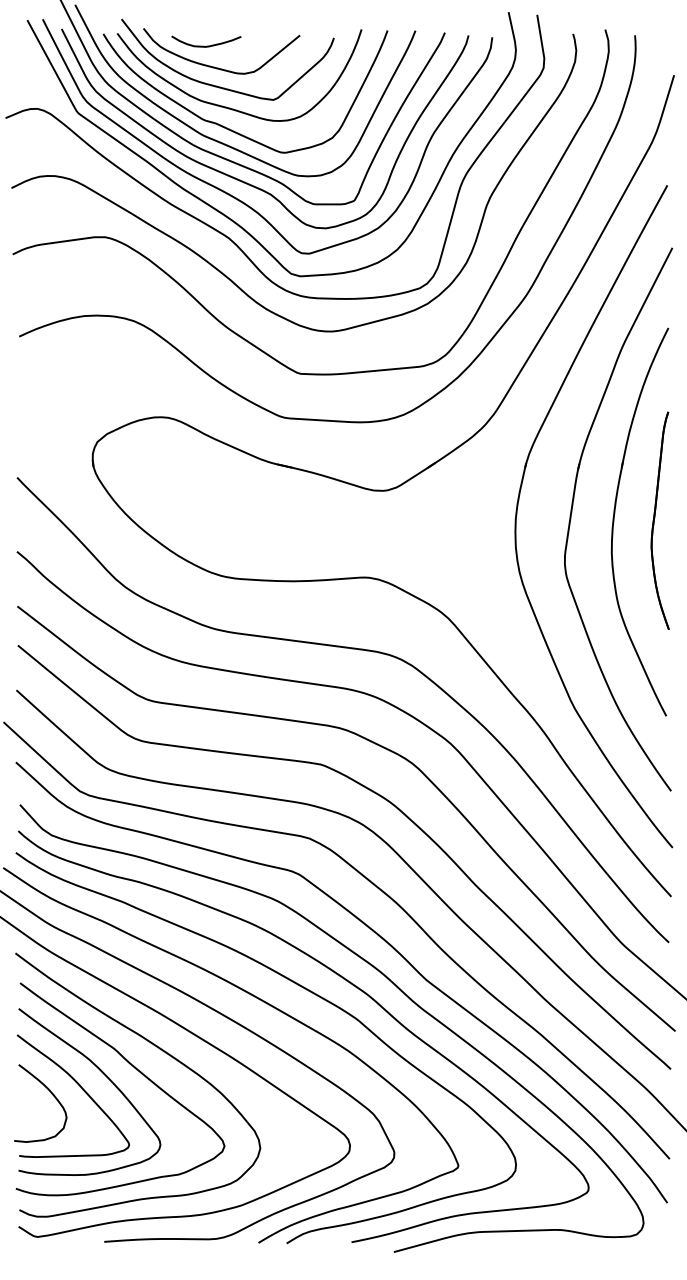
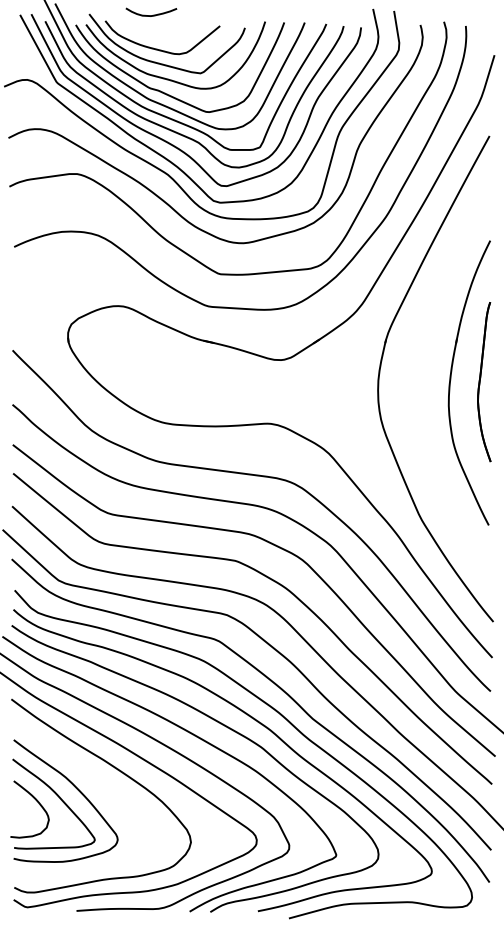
curve: (206, 45) -> (151, 15), moved
part: (572, 512) -> (419, 375), removed
curve: (136, 1070) -> (100, 785), removed

